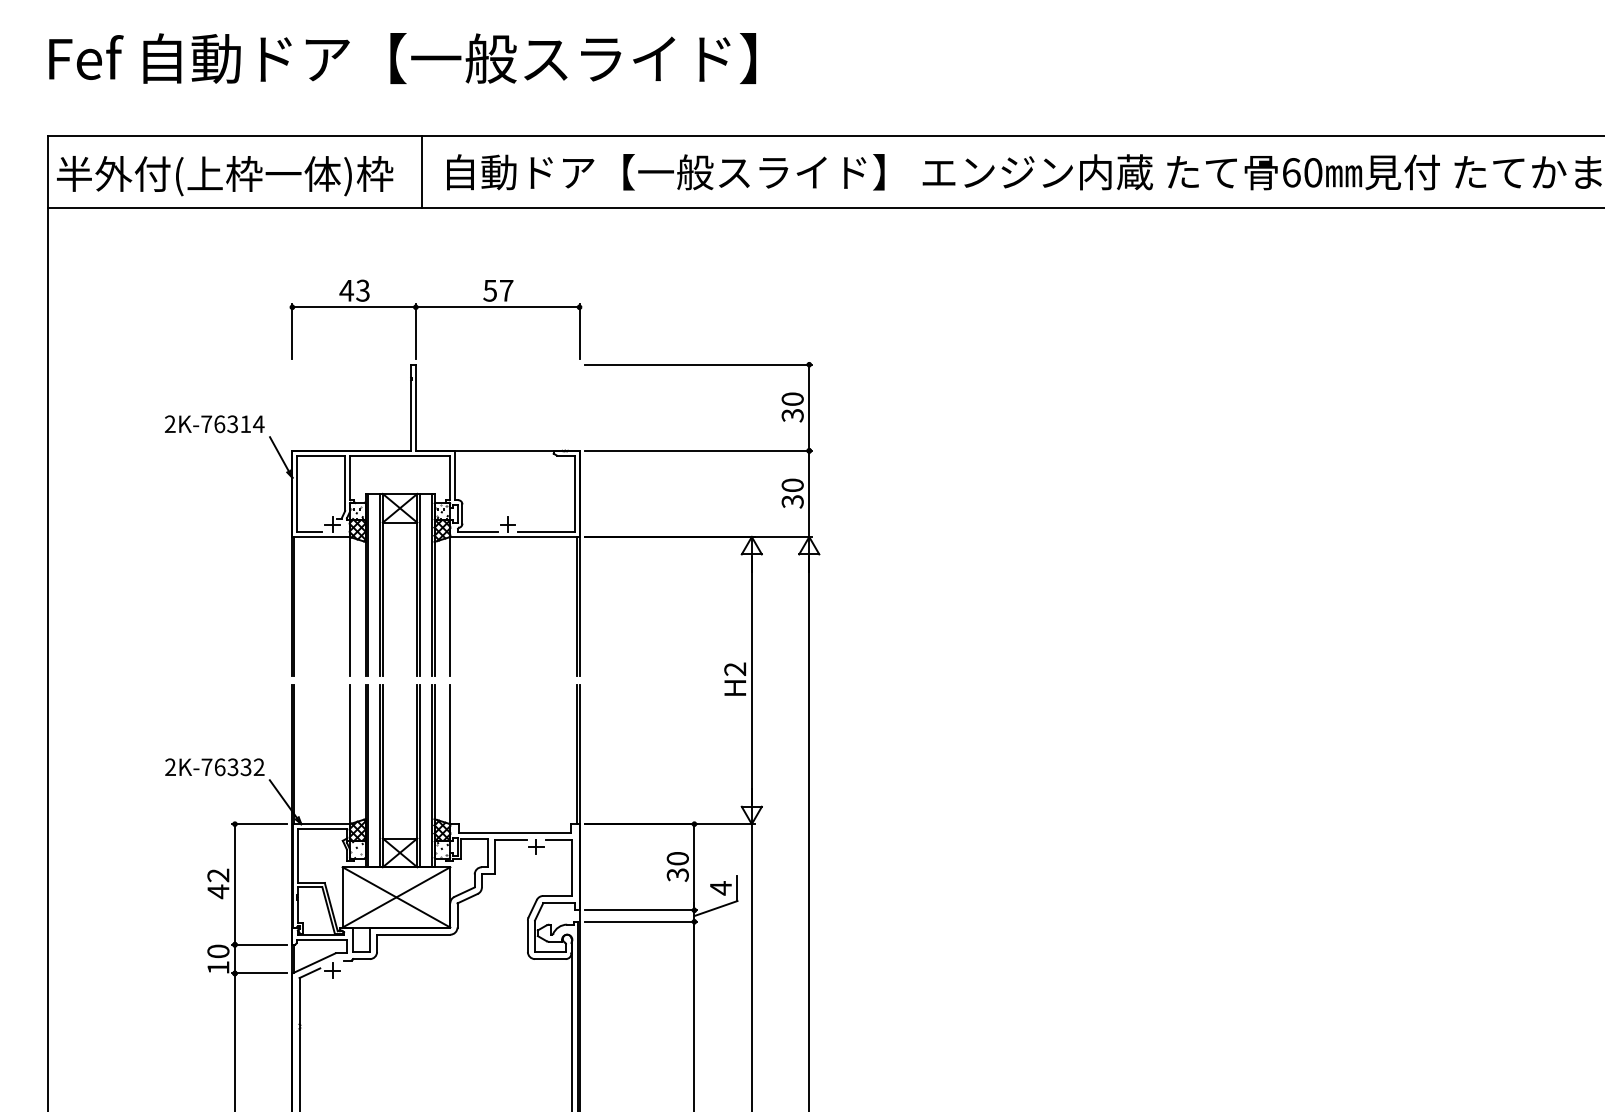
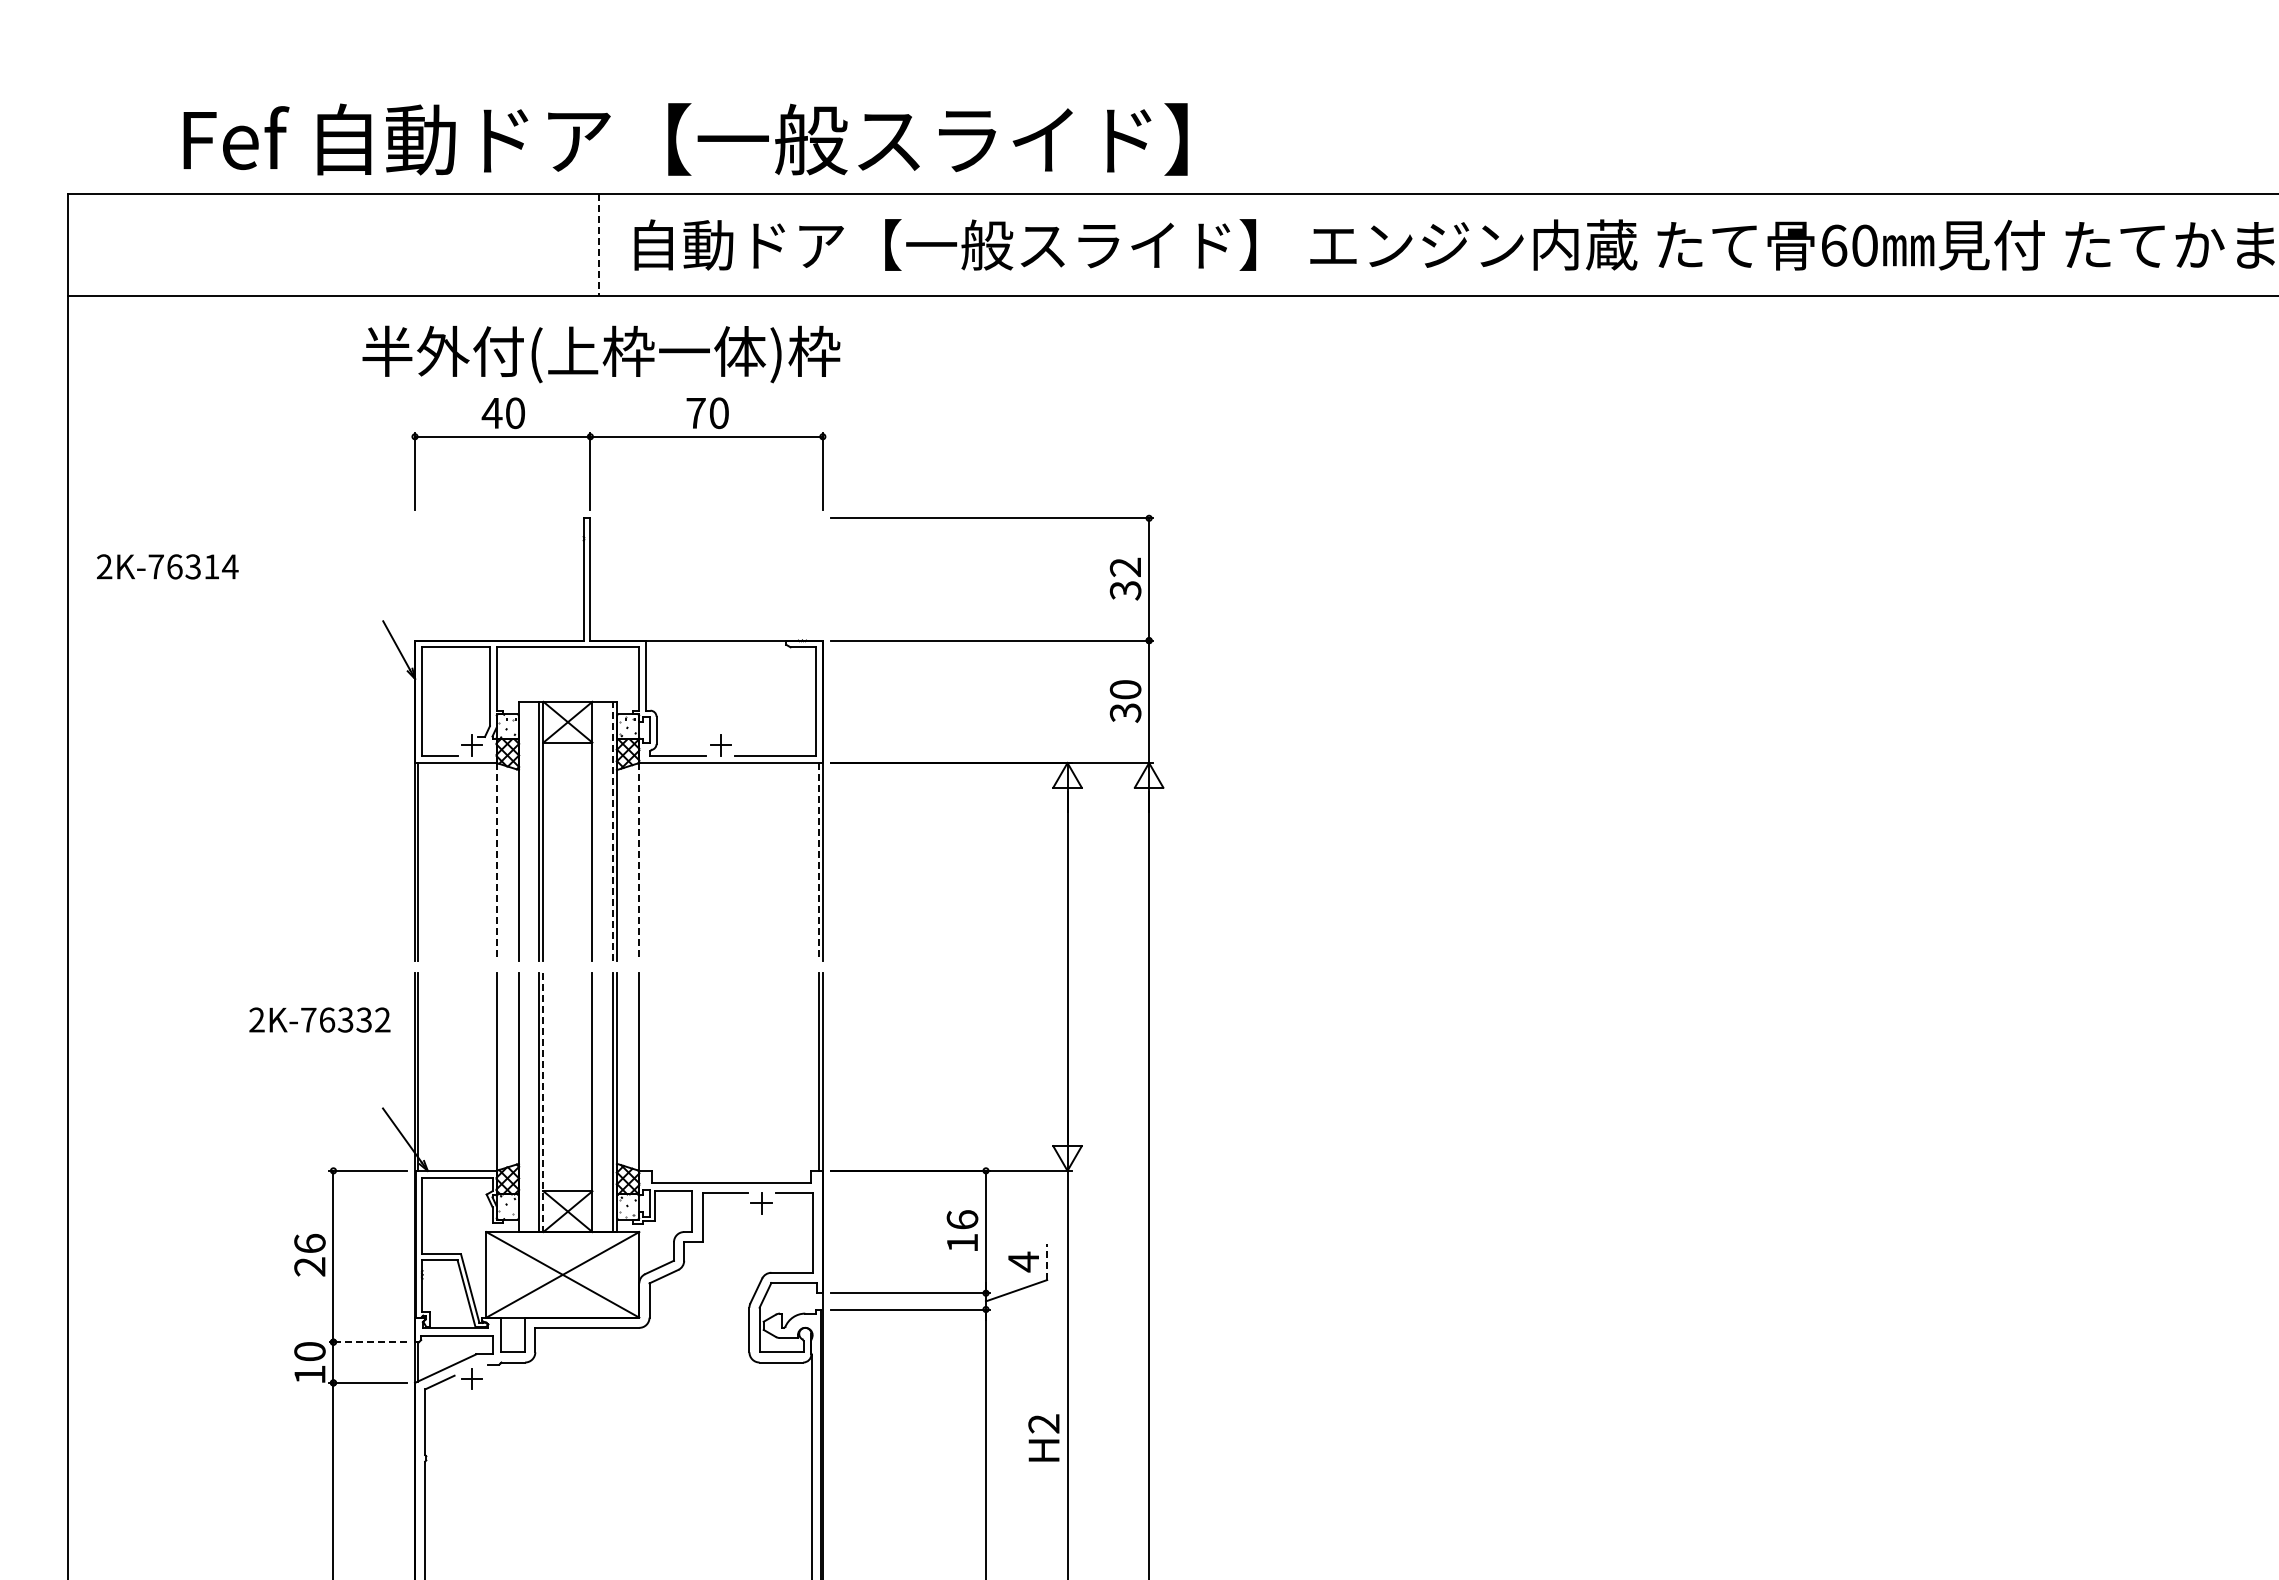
text: (402, 58) -> (685, 139), moved
line: (421, 172) -> (598, 245), solid -> dashed
text: (225, 176) -> (601, 354), moved
text: (362, 290) -> (514, 412), 43 -> 40
text: (498, 290) -> (707, 413), 57 -> 70
text: (792, 399) -> (1125, 567), 30 -> 32
text: (214, 423) -> (167, 566), moved
line: (368, 584) -> (523, 830), removed
line: (420, 584) -> (596, 830), removed
line: (431, 584) -> (612, 830), solid -> dashed
line: (349, 606) -> (496, 861), solid -> dashed
line: (450, 606) -> (639, 861), solid -> dashed
line: (576, 606) -> (818, 861), solid -> dashed
text: (734, 678) -> (1043, 1437), moved
text: (214, 766) -> (319, 1019), moved
line: (368, 776) -> (523, 1102), removed
line: (382, 776) -> (543, 1103), solid -> dashed
line: (420, 776) -> (596, 1102), removed
text: (677, 866) -> (962, 1231), 30 -> 16
text: (218, 883) -> (309, 1255), 42 -> 26
line: (737, 888) -> (1047, 1262), solid -> dashed
line: (259, 945) -> (368, 1342), solid -> dashed

